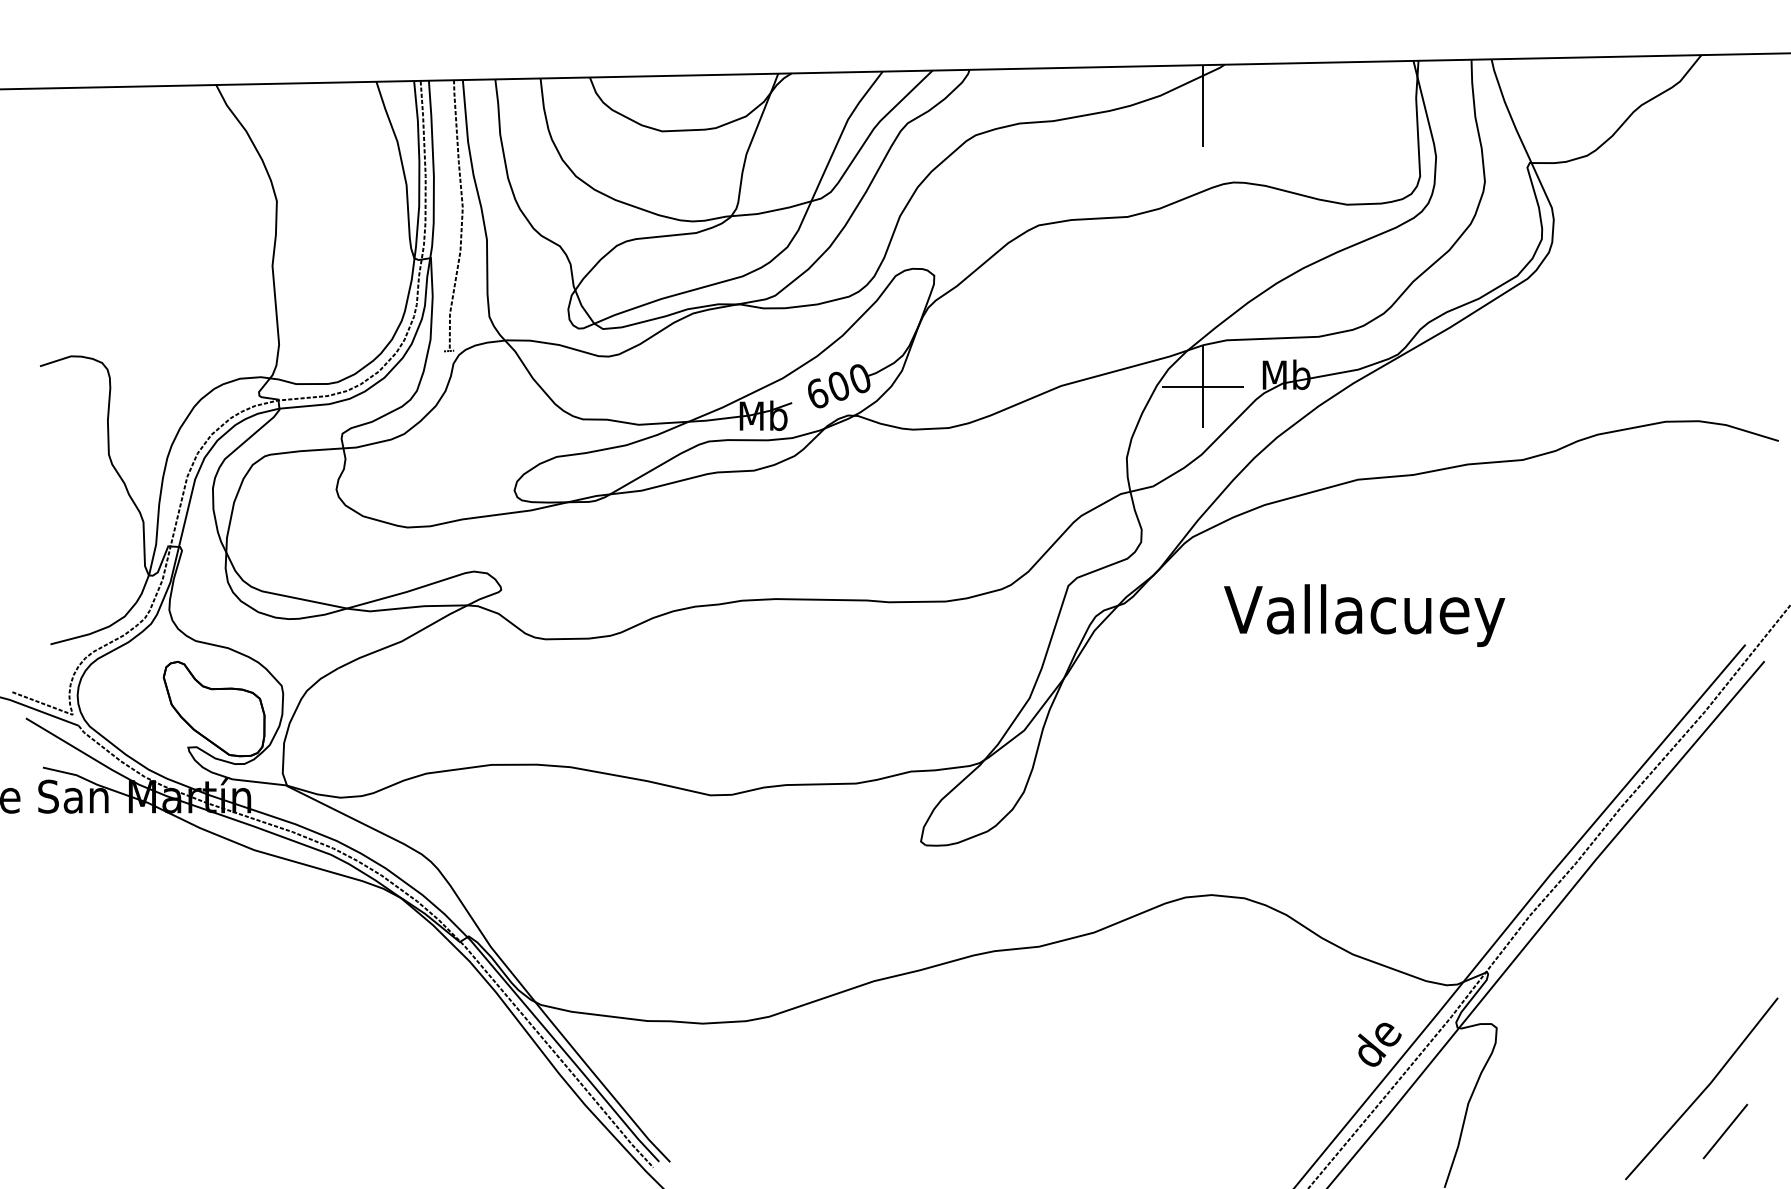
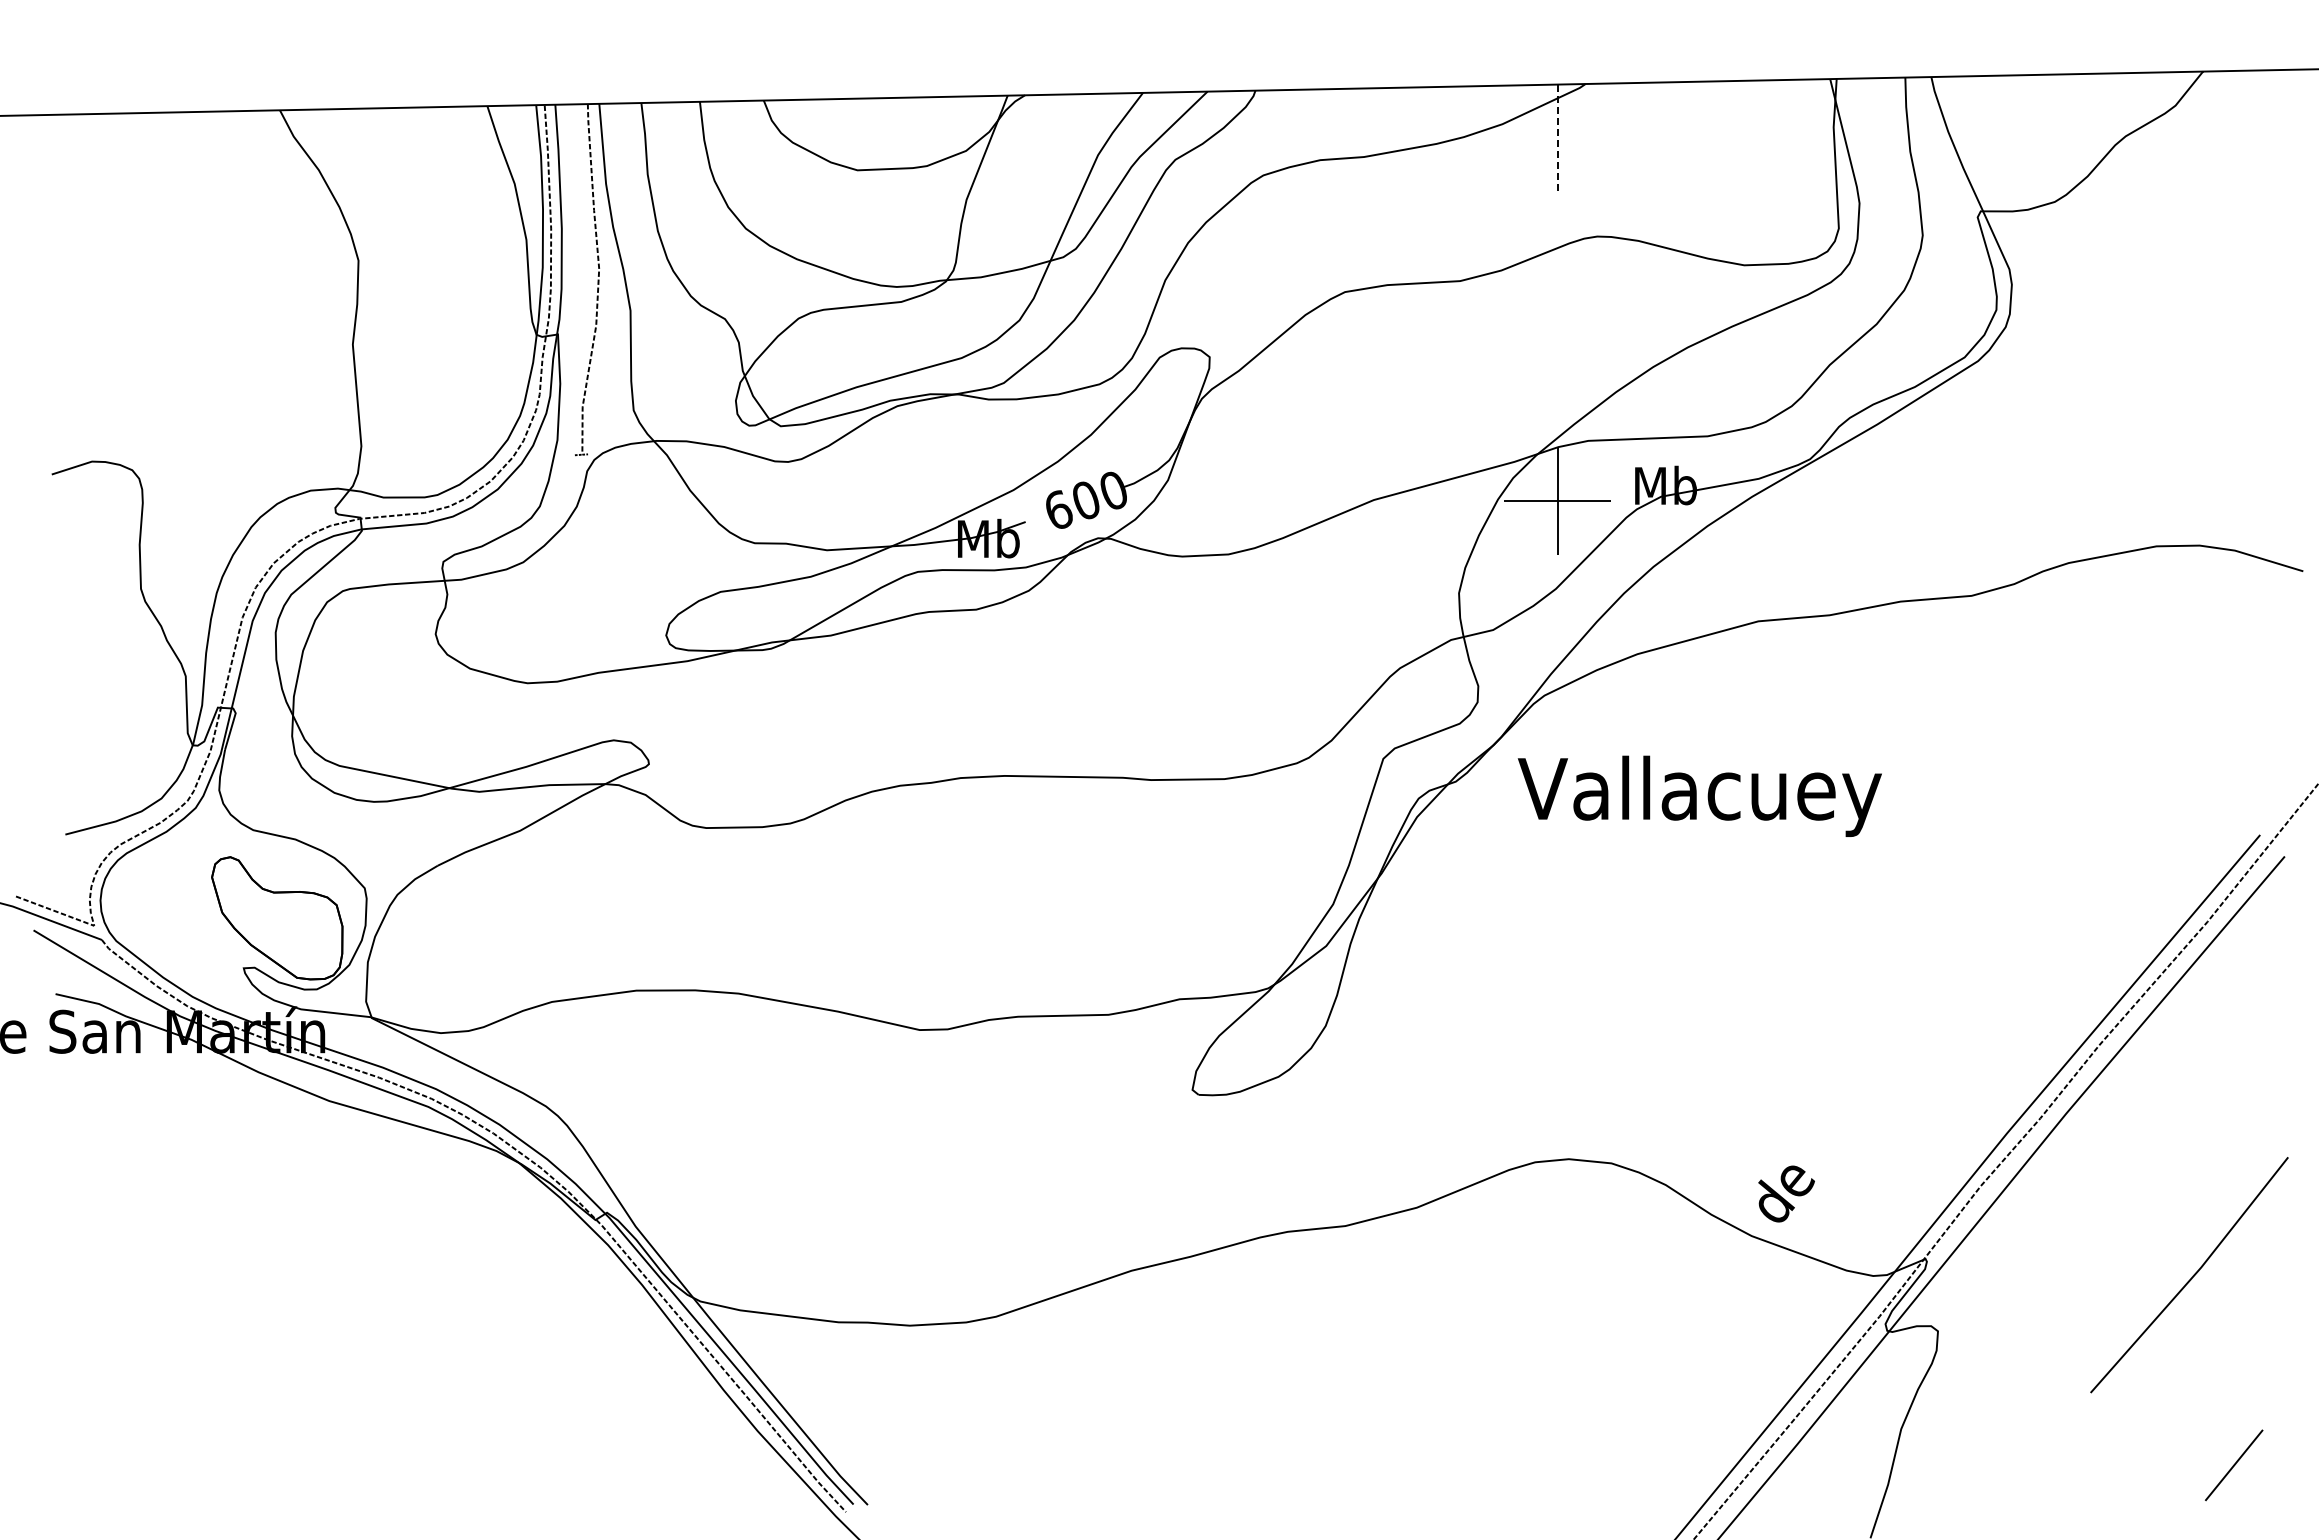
line: (1202, 106) -> (1557, 138), solid -> dashed
text: (1364, 614) -> (1699, 795), moved
text: (1379, 1044) -> (1786, 1193), moved
line: (1703, 1090) -> (2191, 1277), moved

